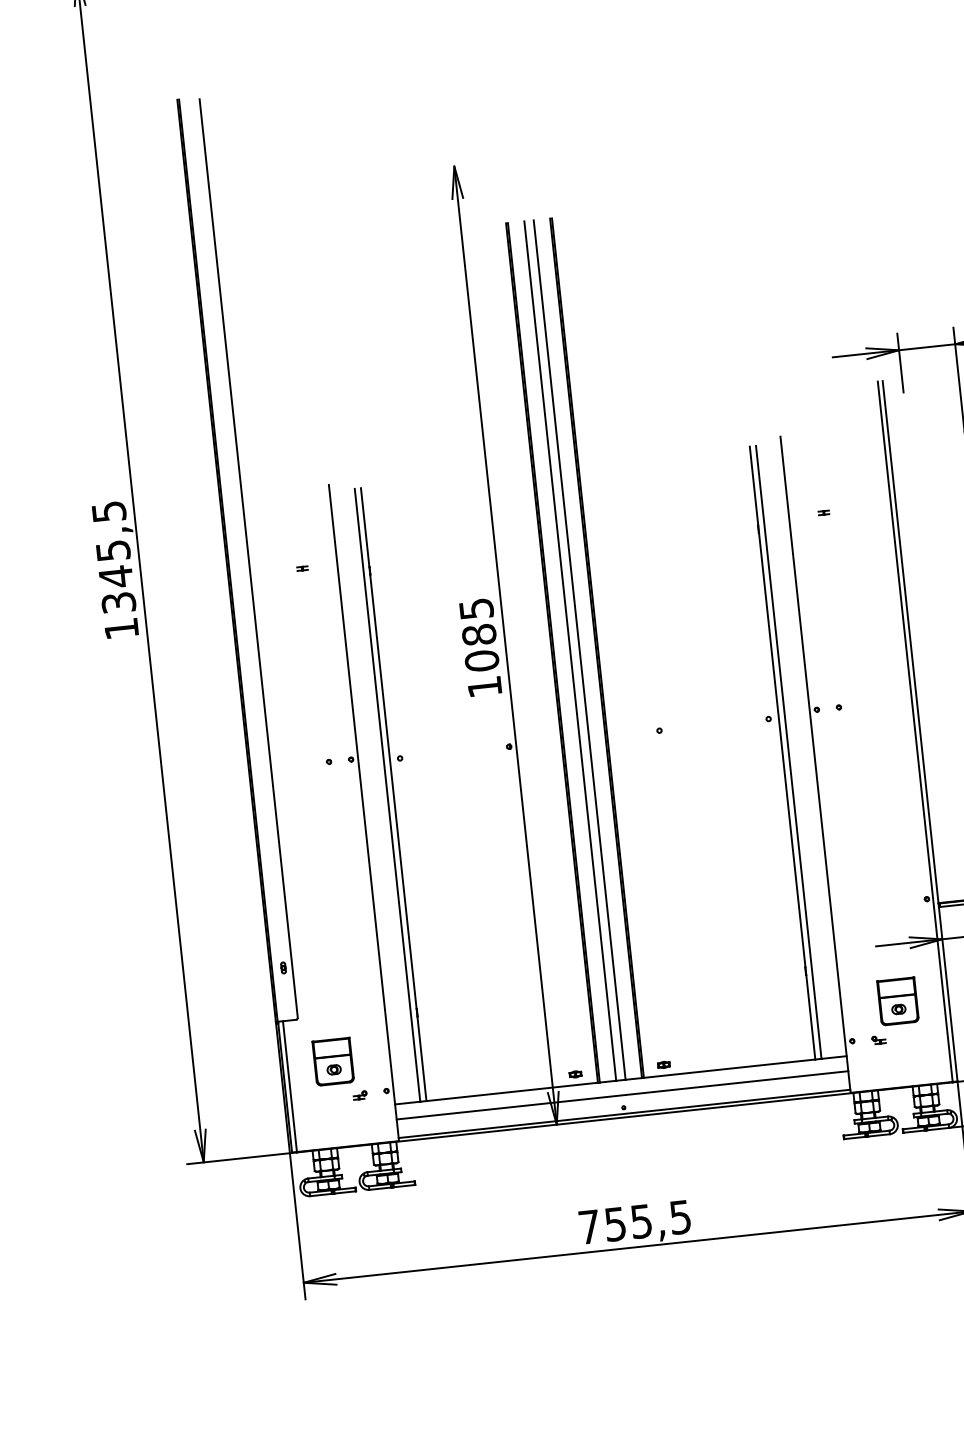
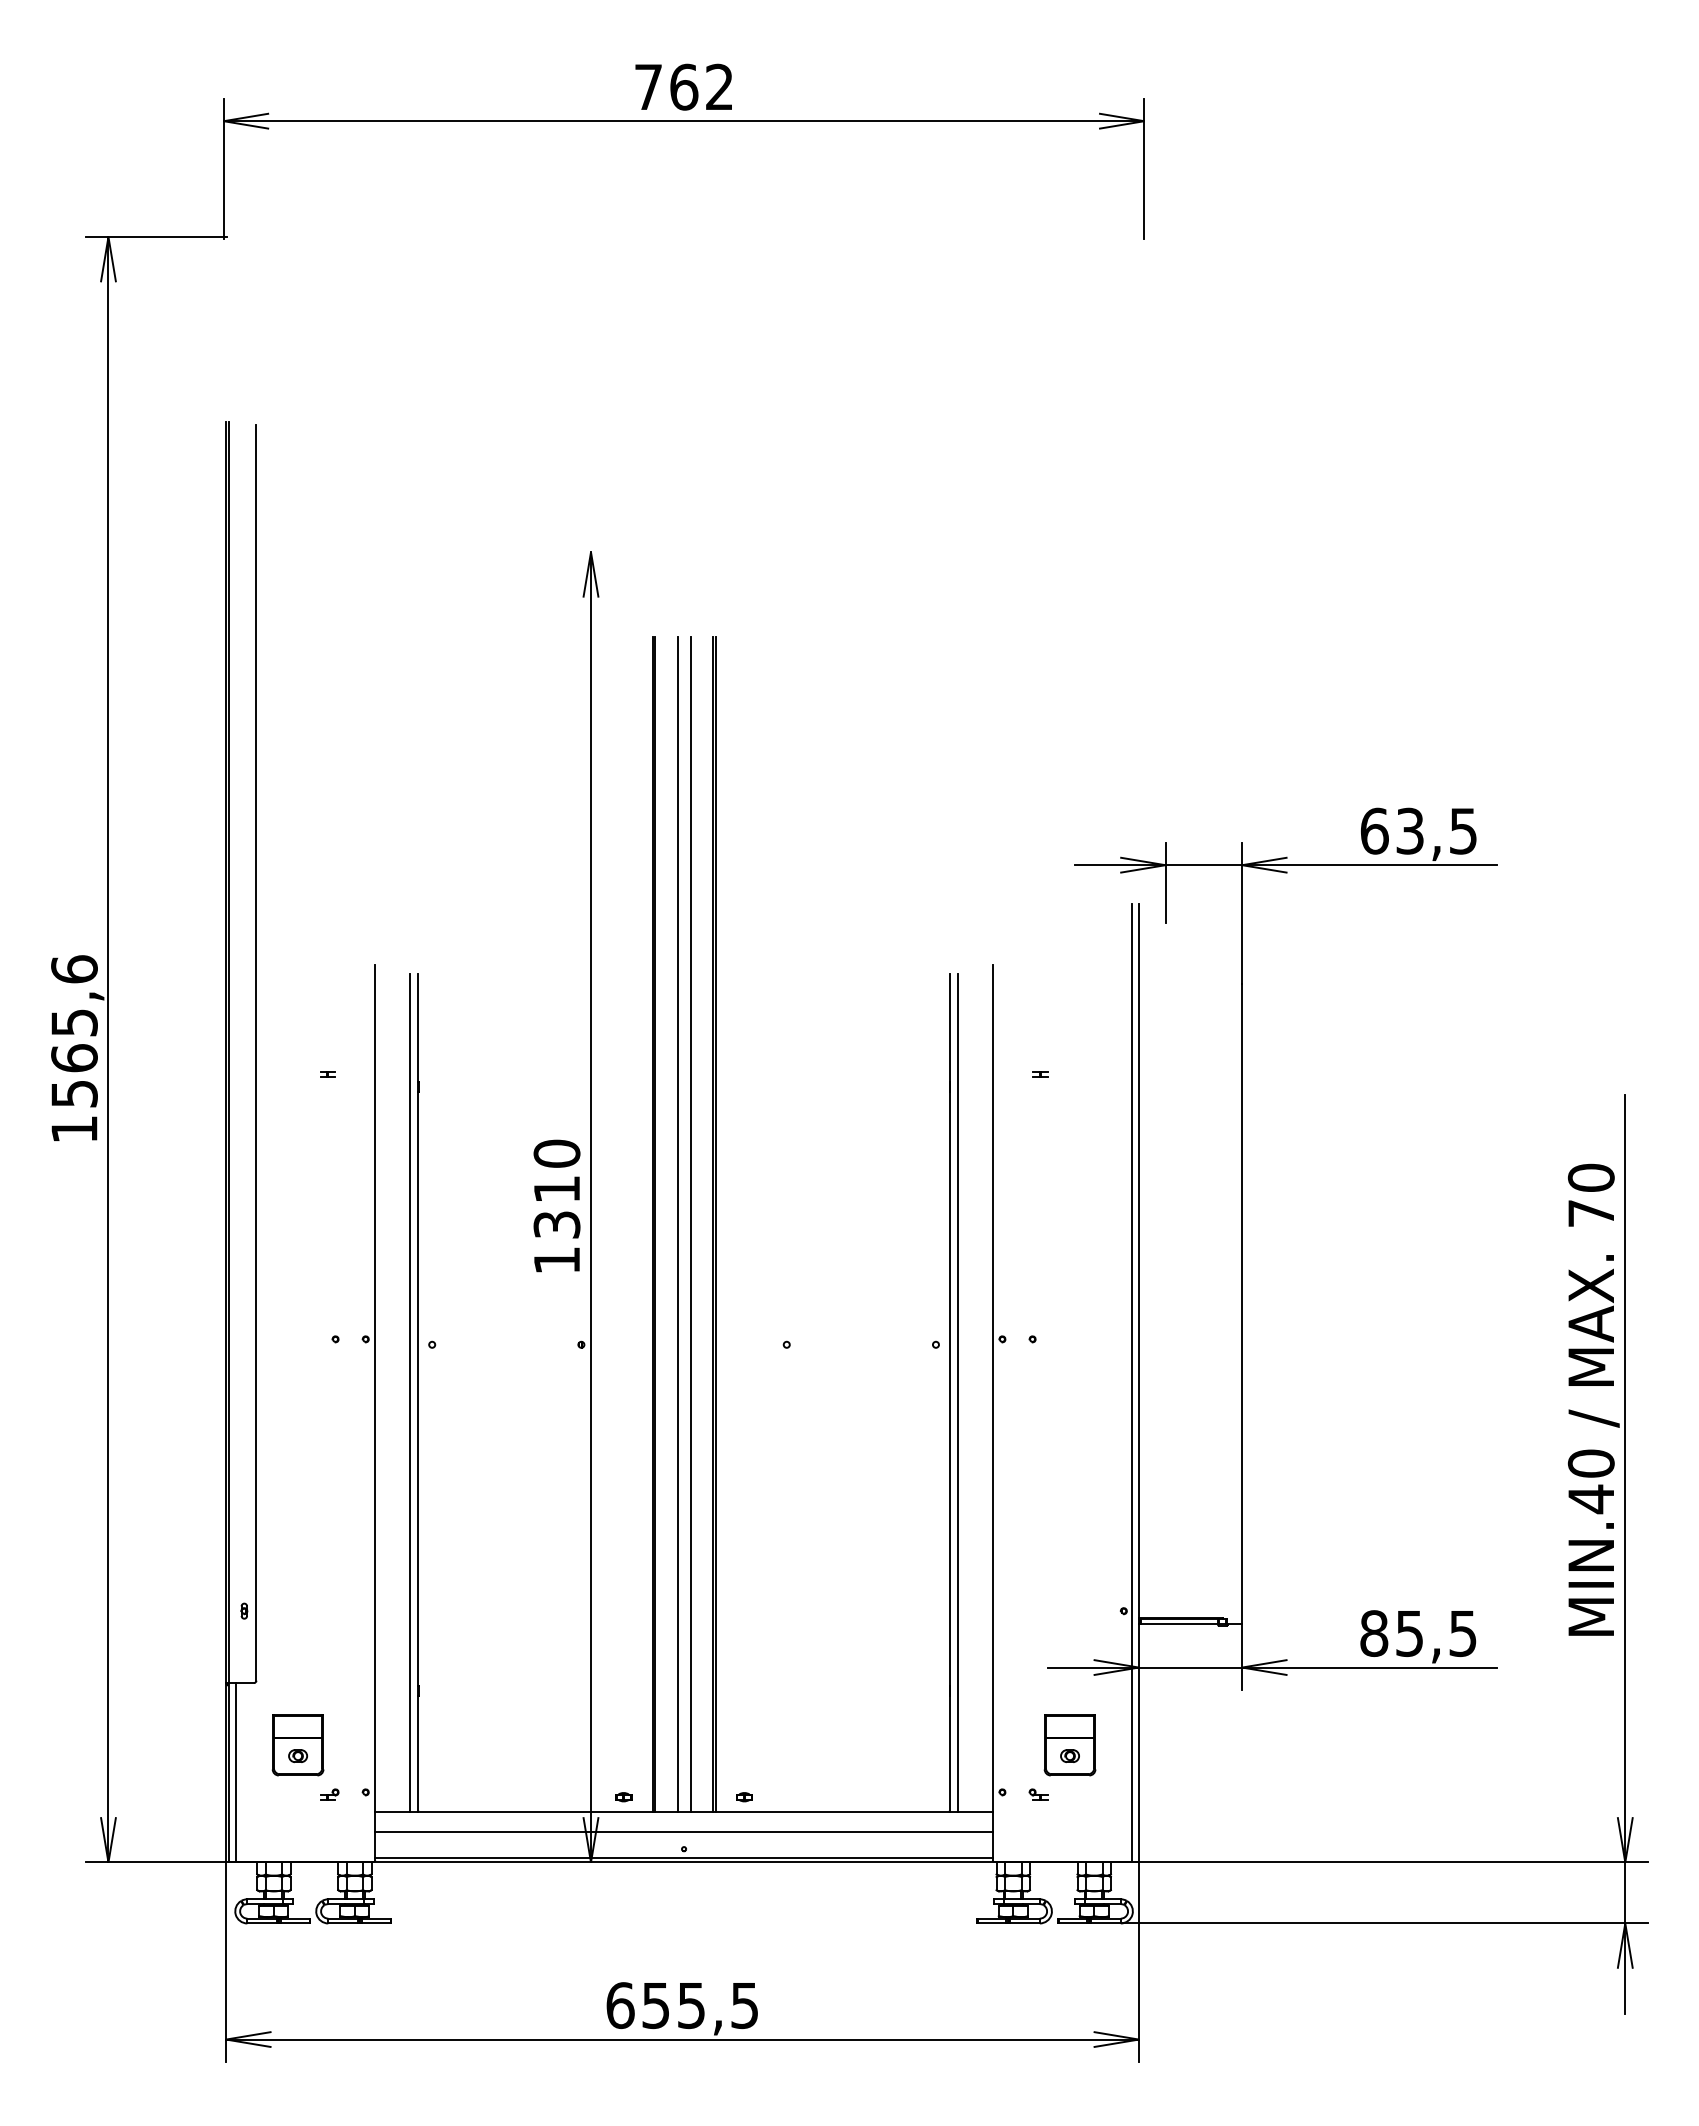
text: (113, 556) -> (74, 1030), 1345,5 -> 1565,6
text: (478, 634) -> (556, 1188), 1085 -> 1310
text: (589, 1227) -> (620, 2005), 755,5 -> 655,5

